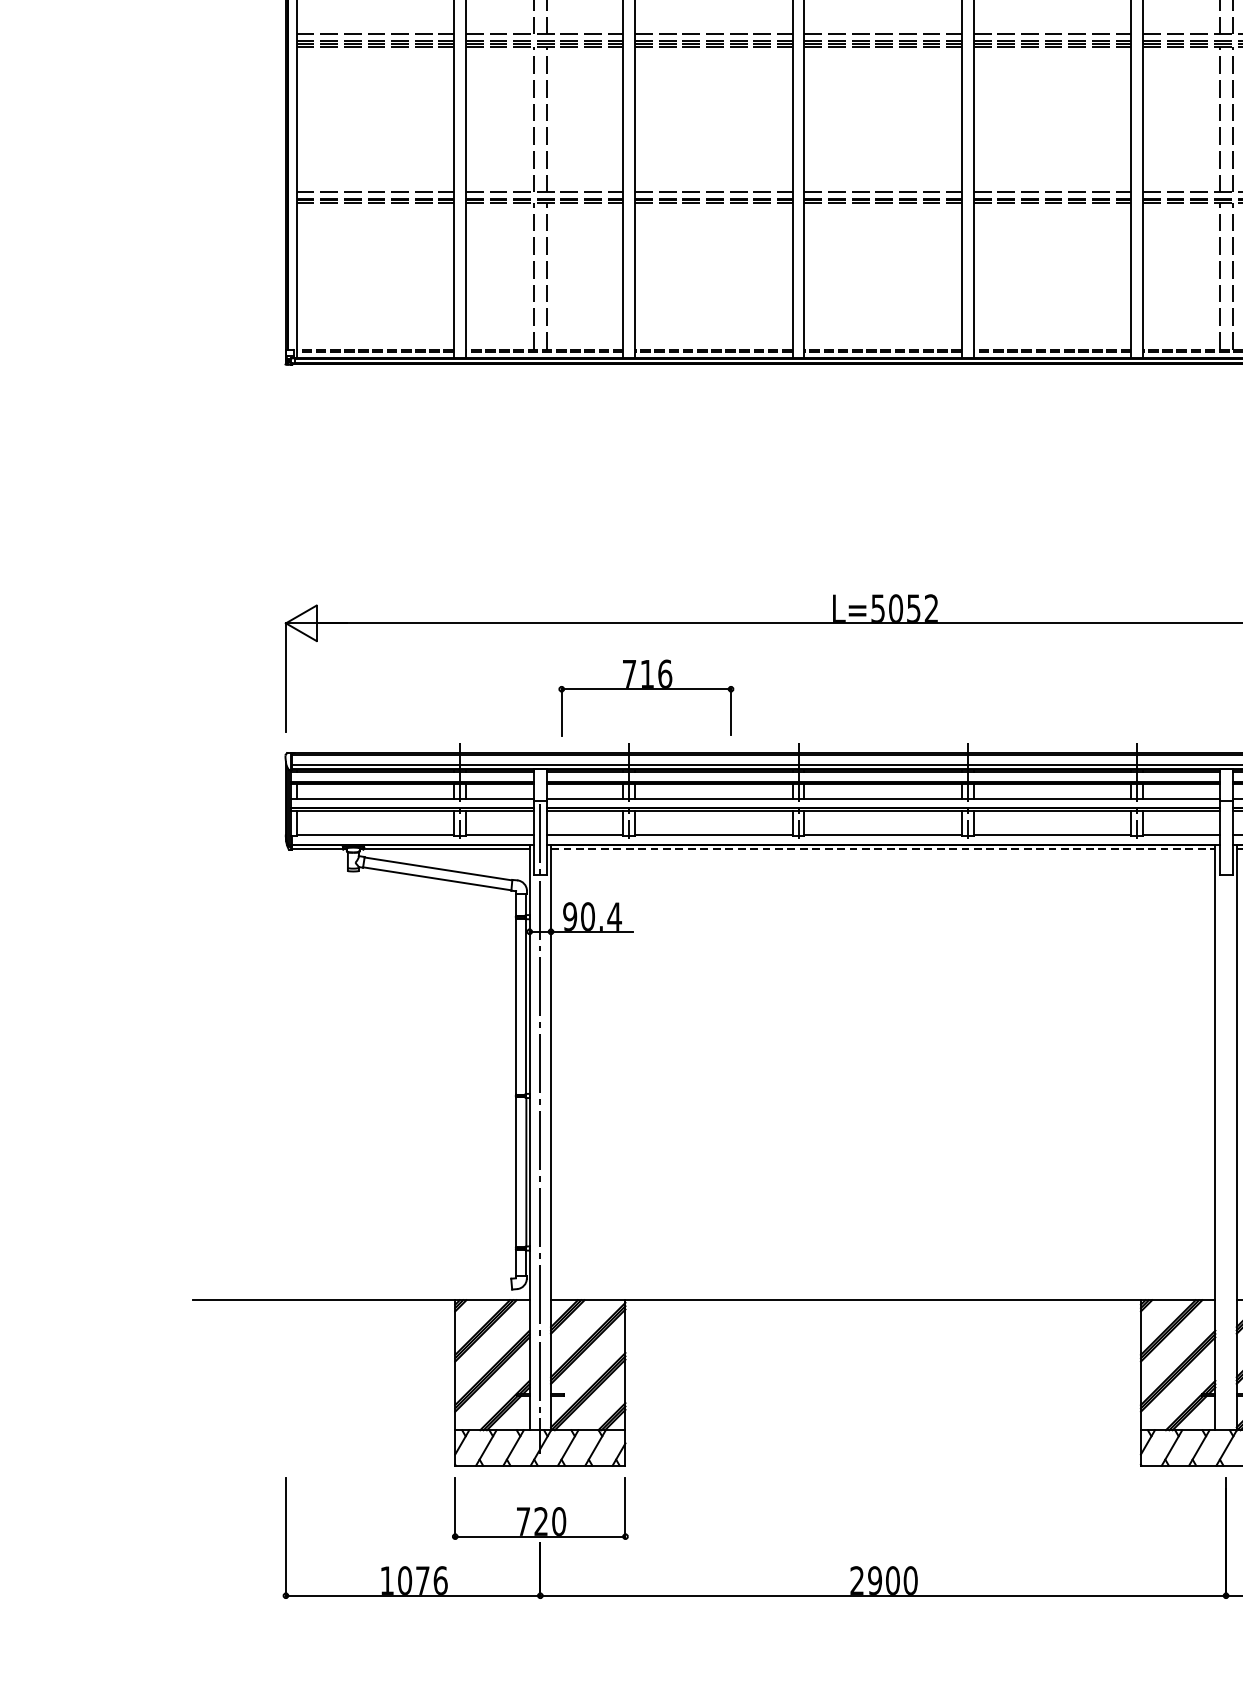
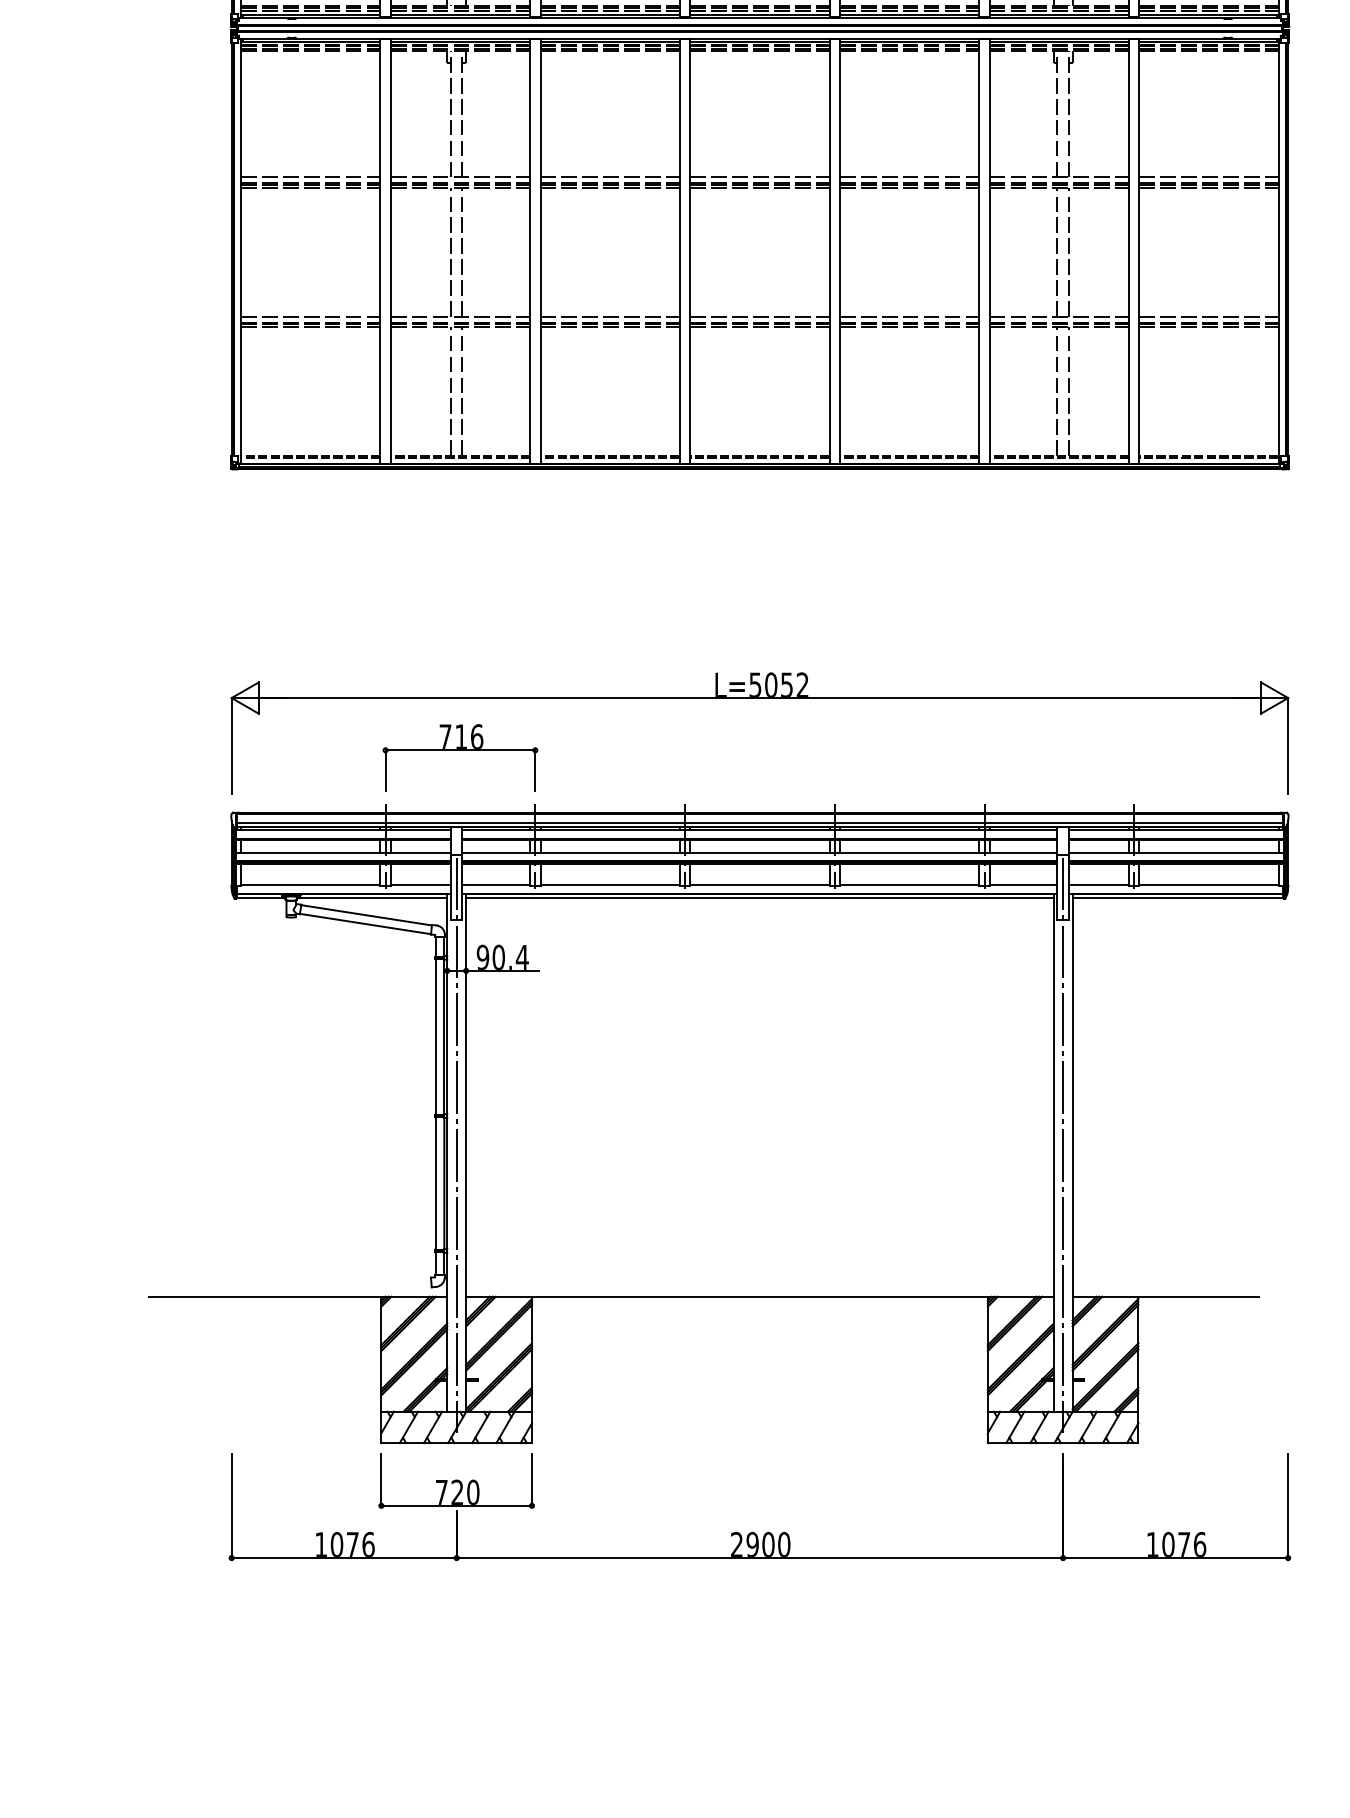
part: (646, 689) -> (460, 750), moved
line: (882, 849) -> (759, 898), dashed -> solid
line: (1226, 1128) -> (1063, 1144), added

